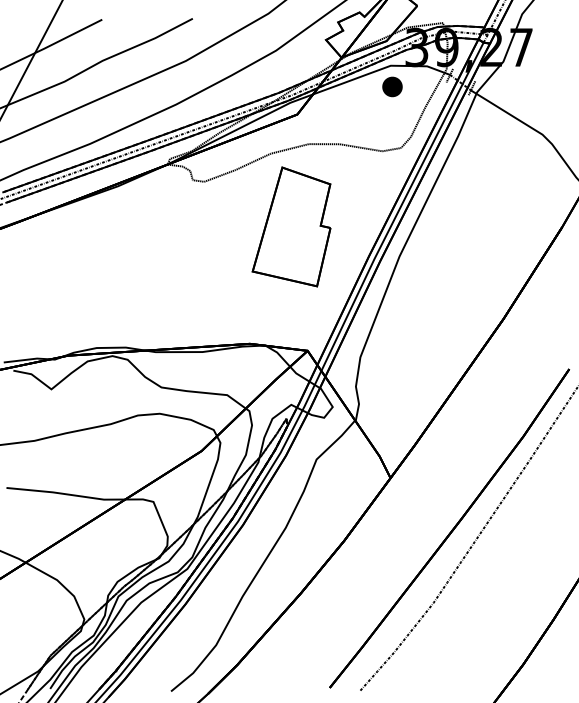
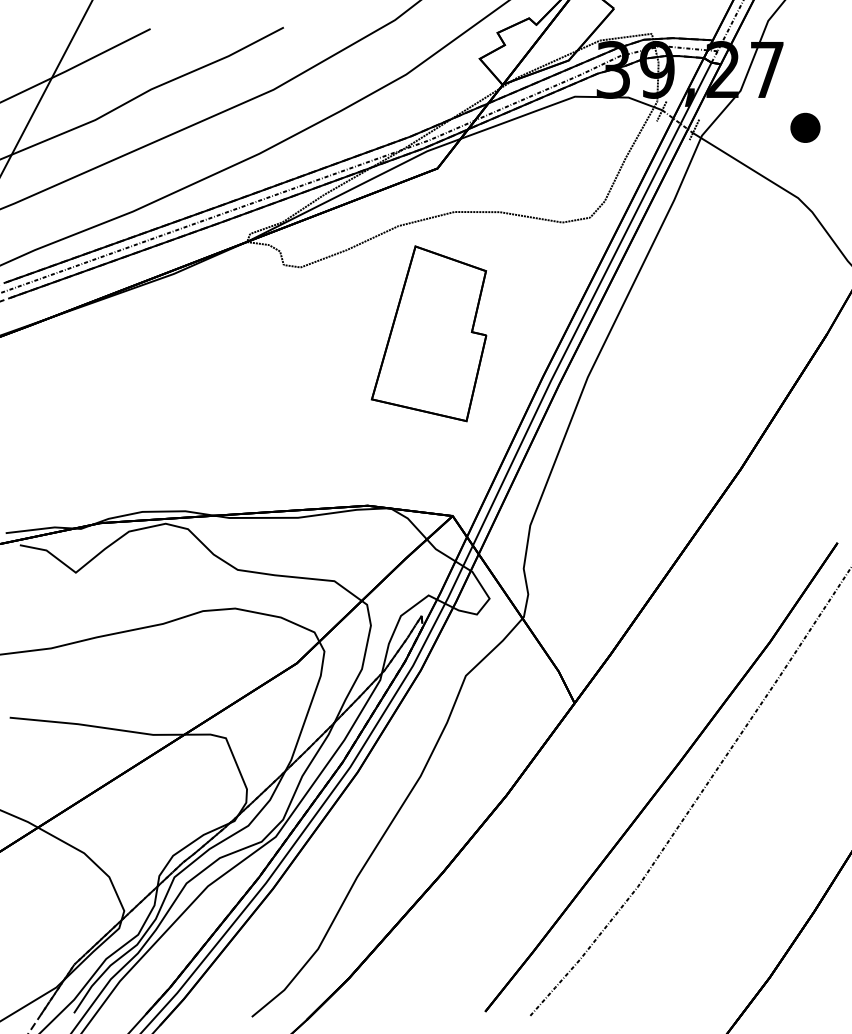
part: (392, 86) -> (805, 127), moved

